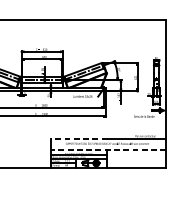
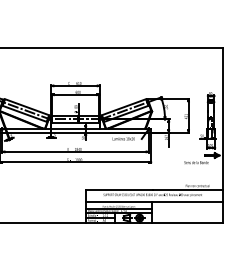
line: (79, 139) -> (119, 189), dashed -> solid
line: (108, 150) -> (154, 202), dashed -> solid

